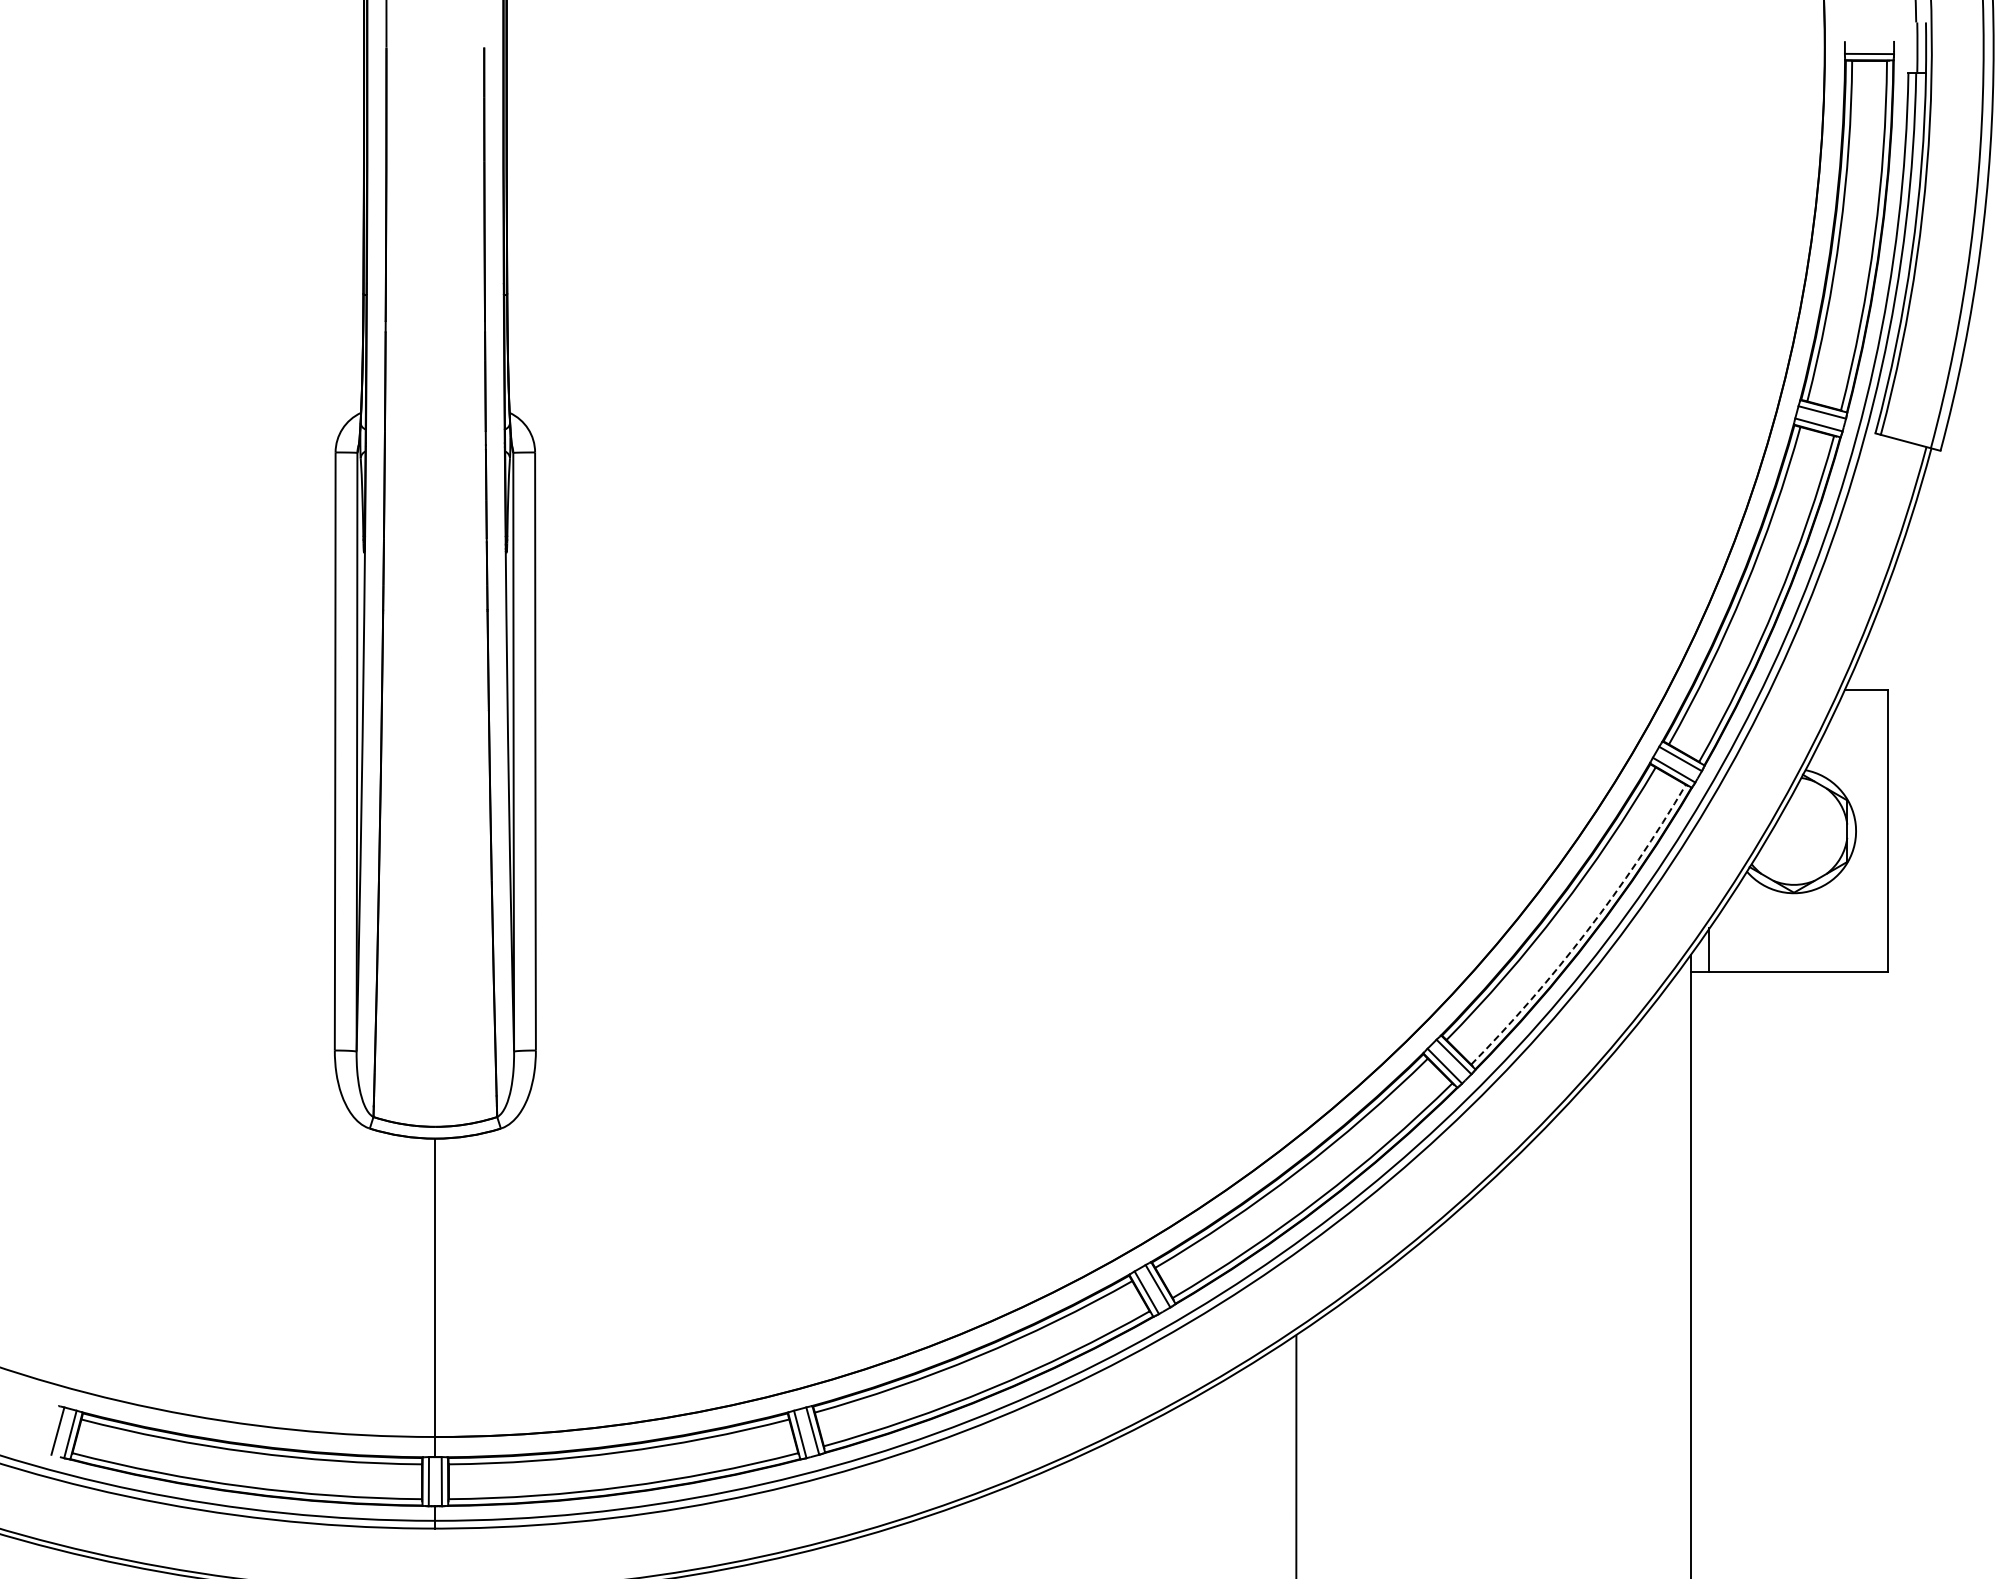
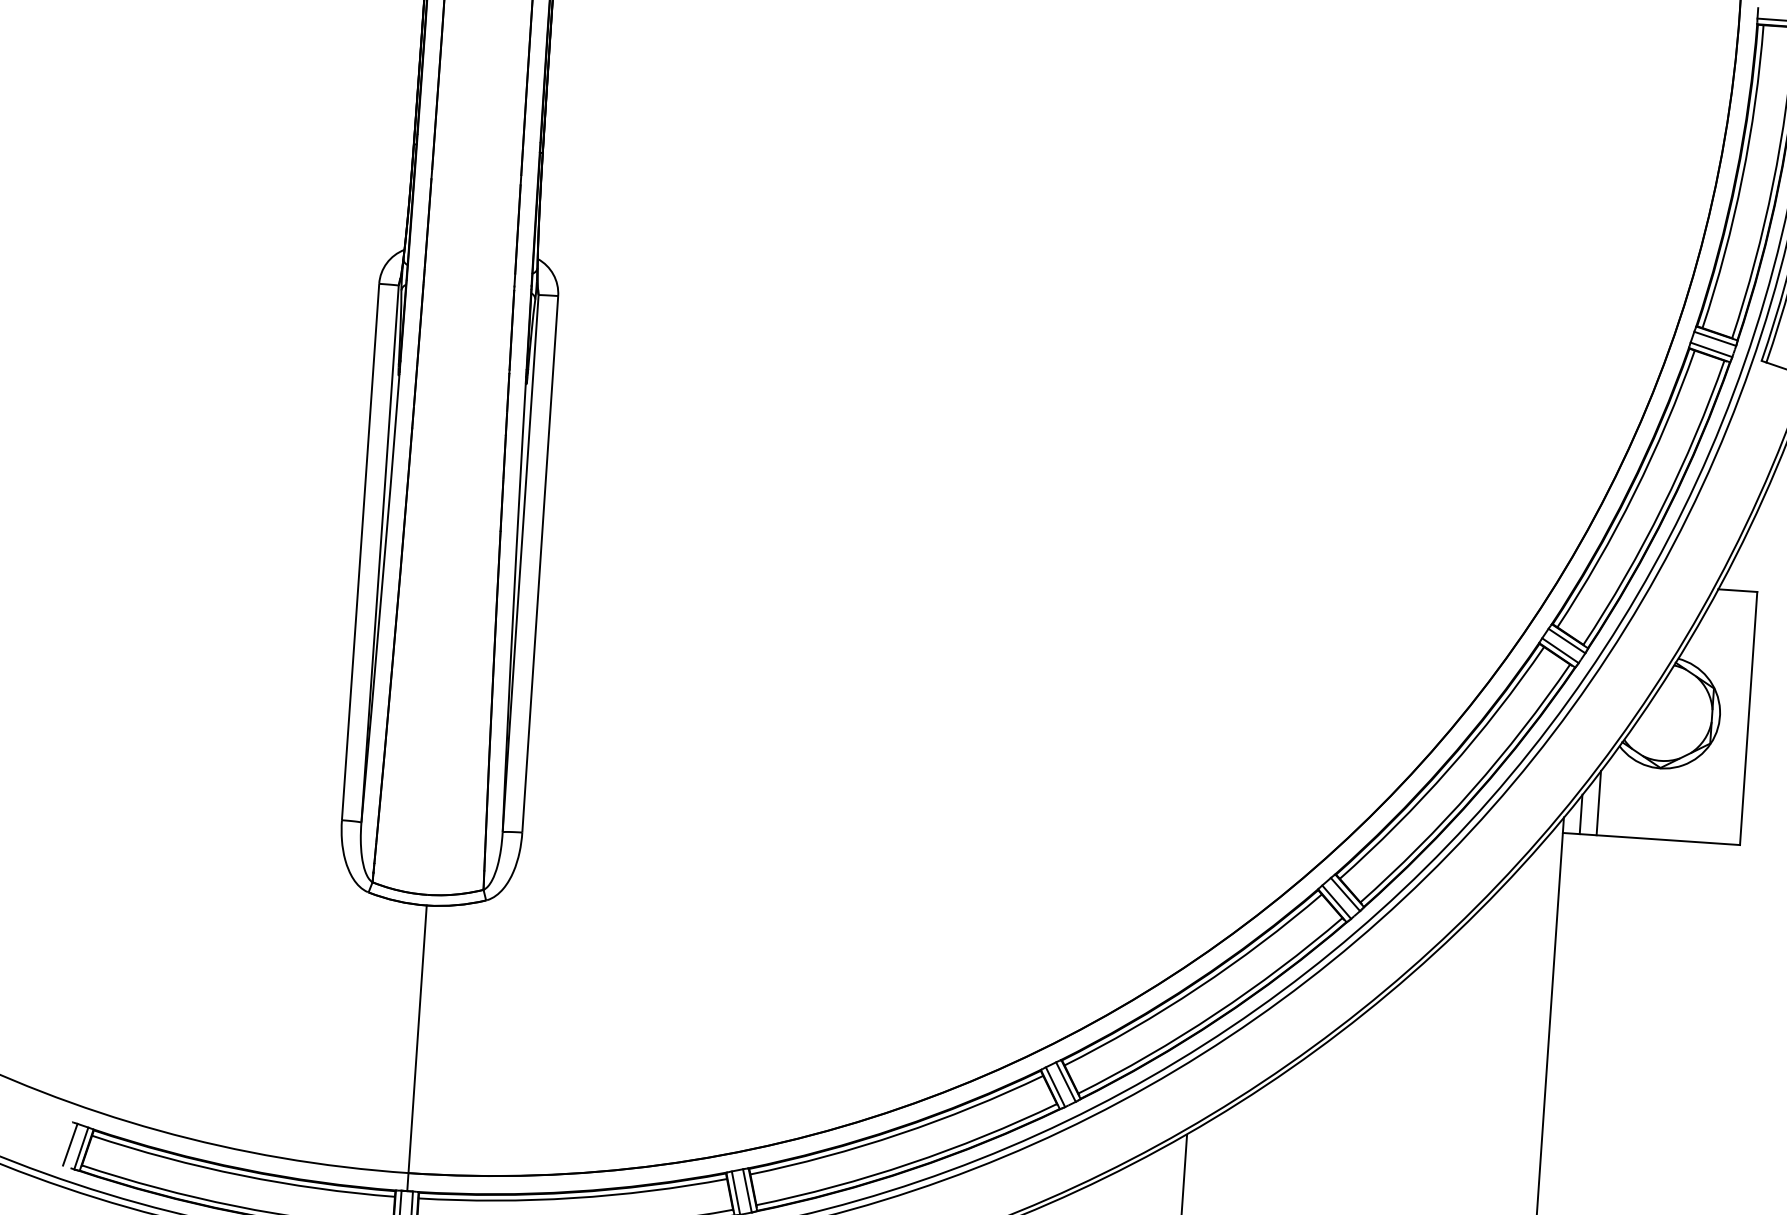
arc: (1587, 931) -> (1472, 790), dashed -> solid
line: (1728, 936) -> (1599, 803), added

